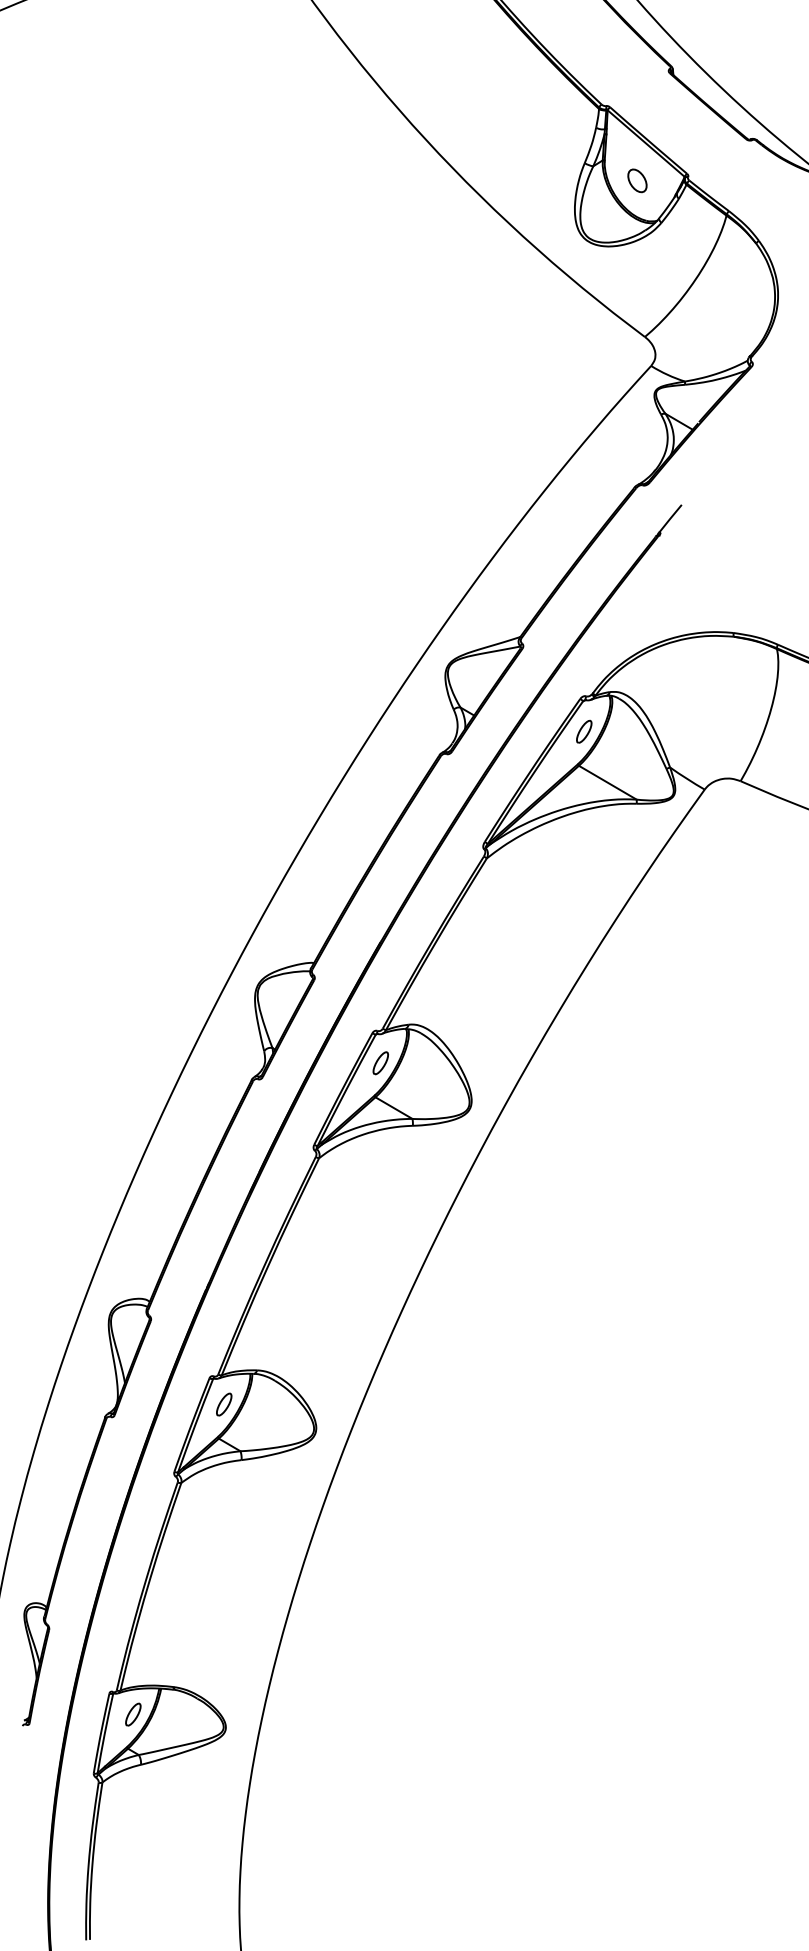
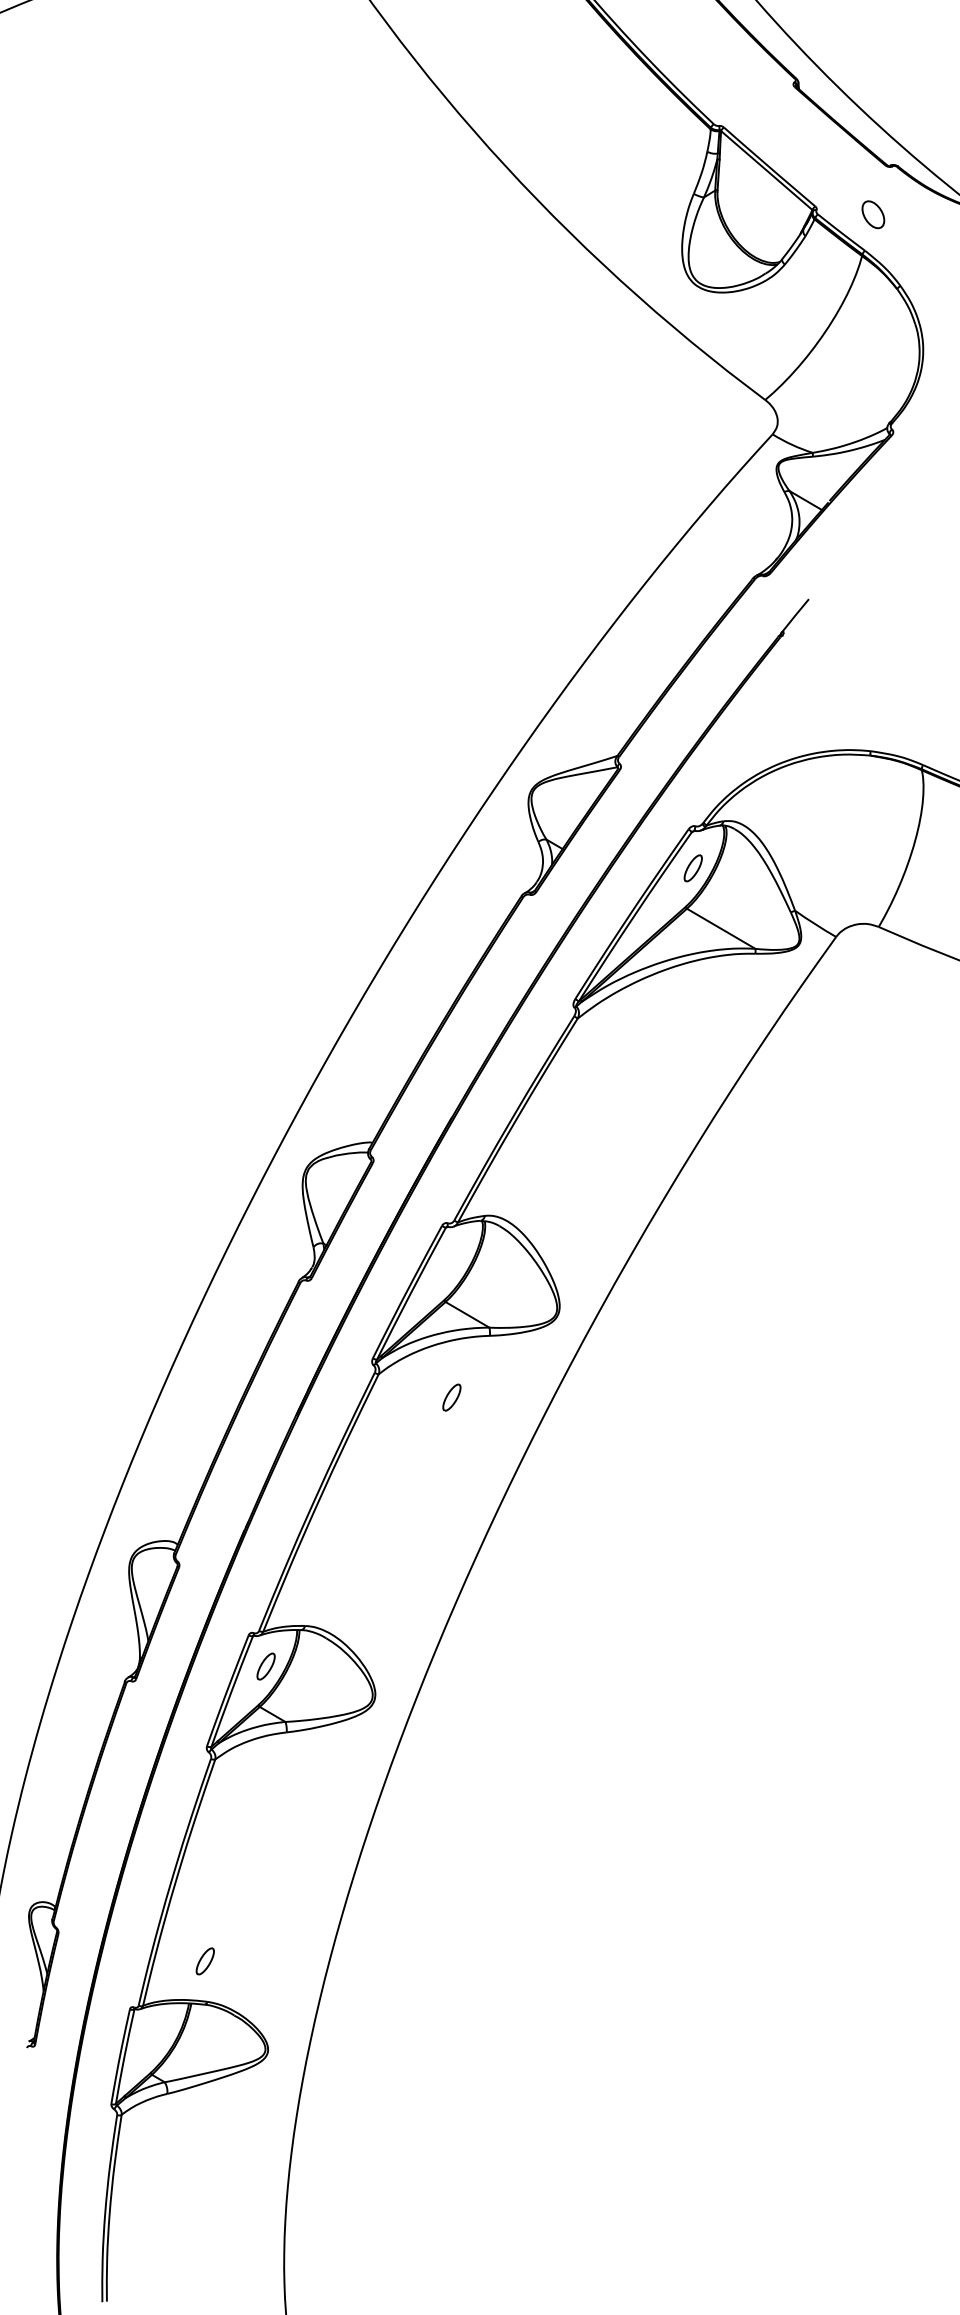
part: (637, 180) -> (873, 214), moved
part: (380, 1063) -> (451, 1397), moved
part: (132, 1714) -> (204, 1961), moved

